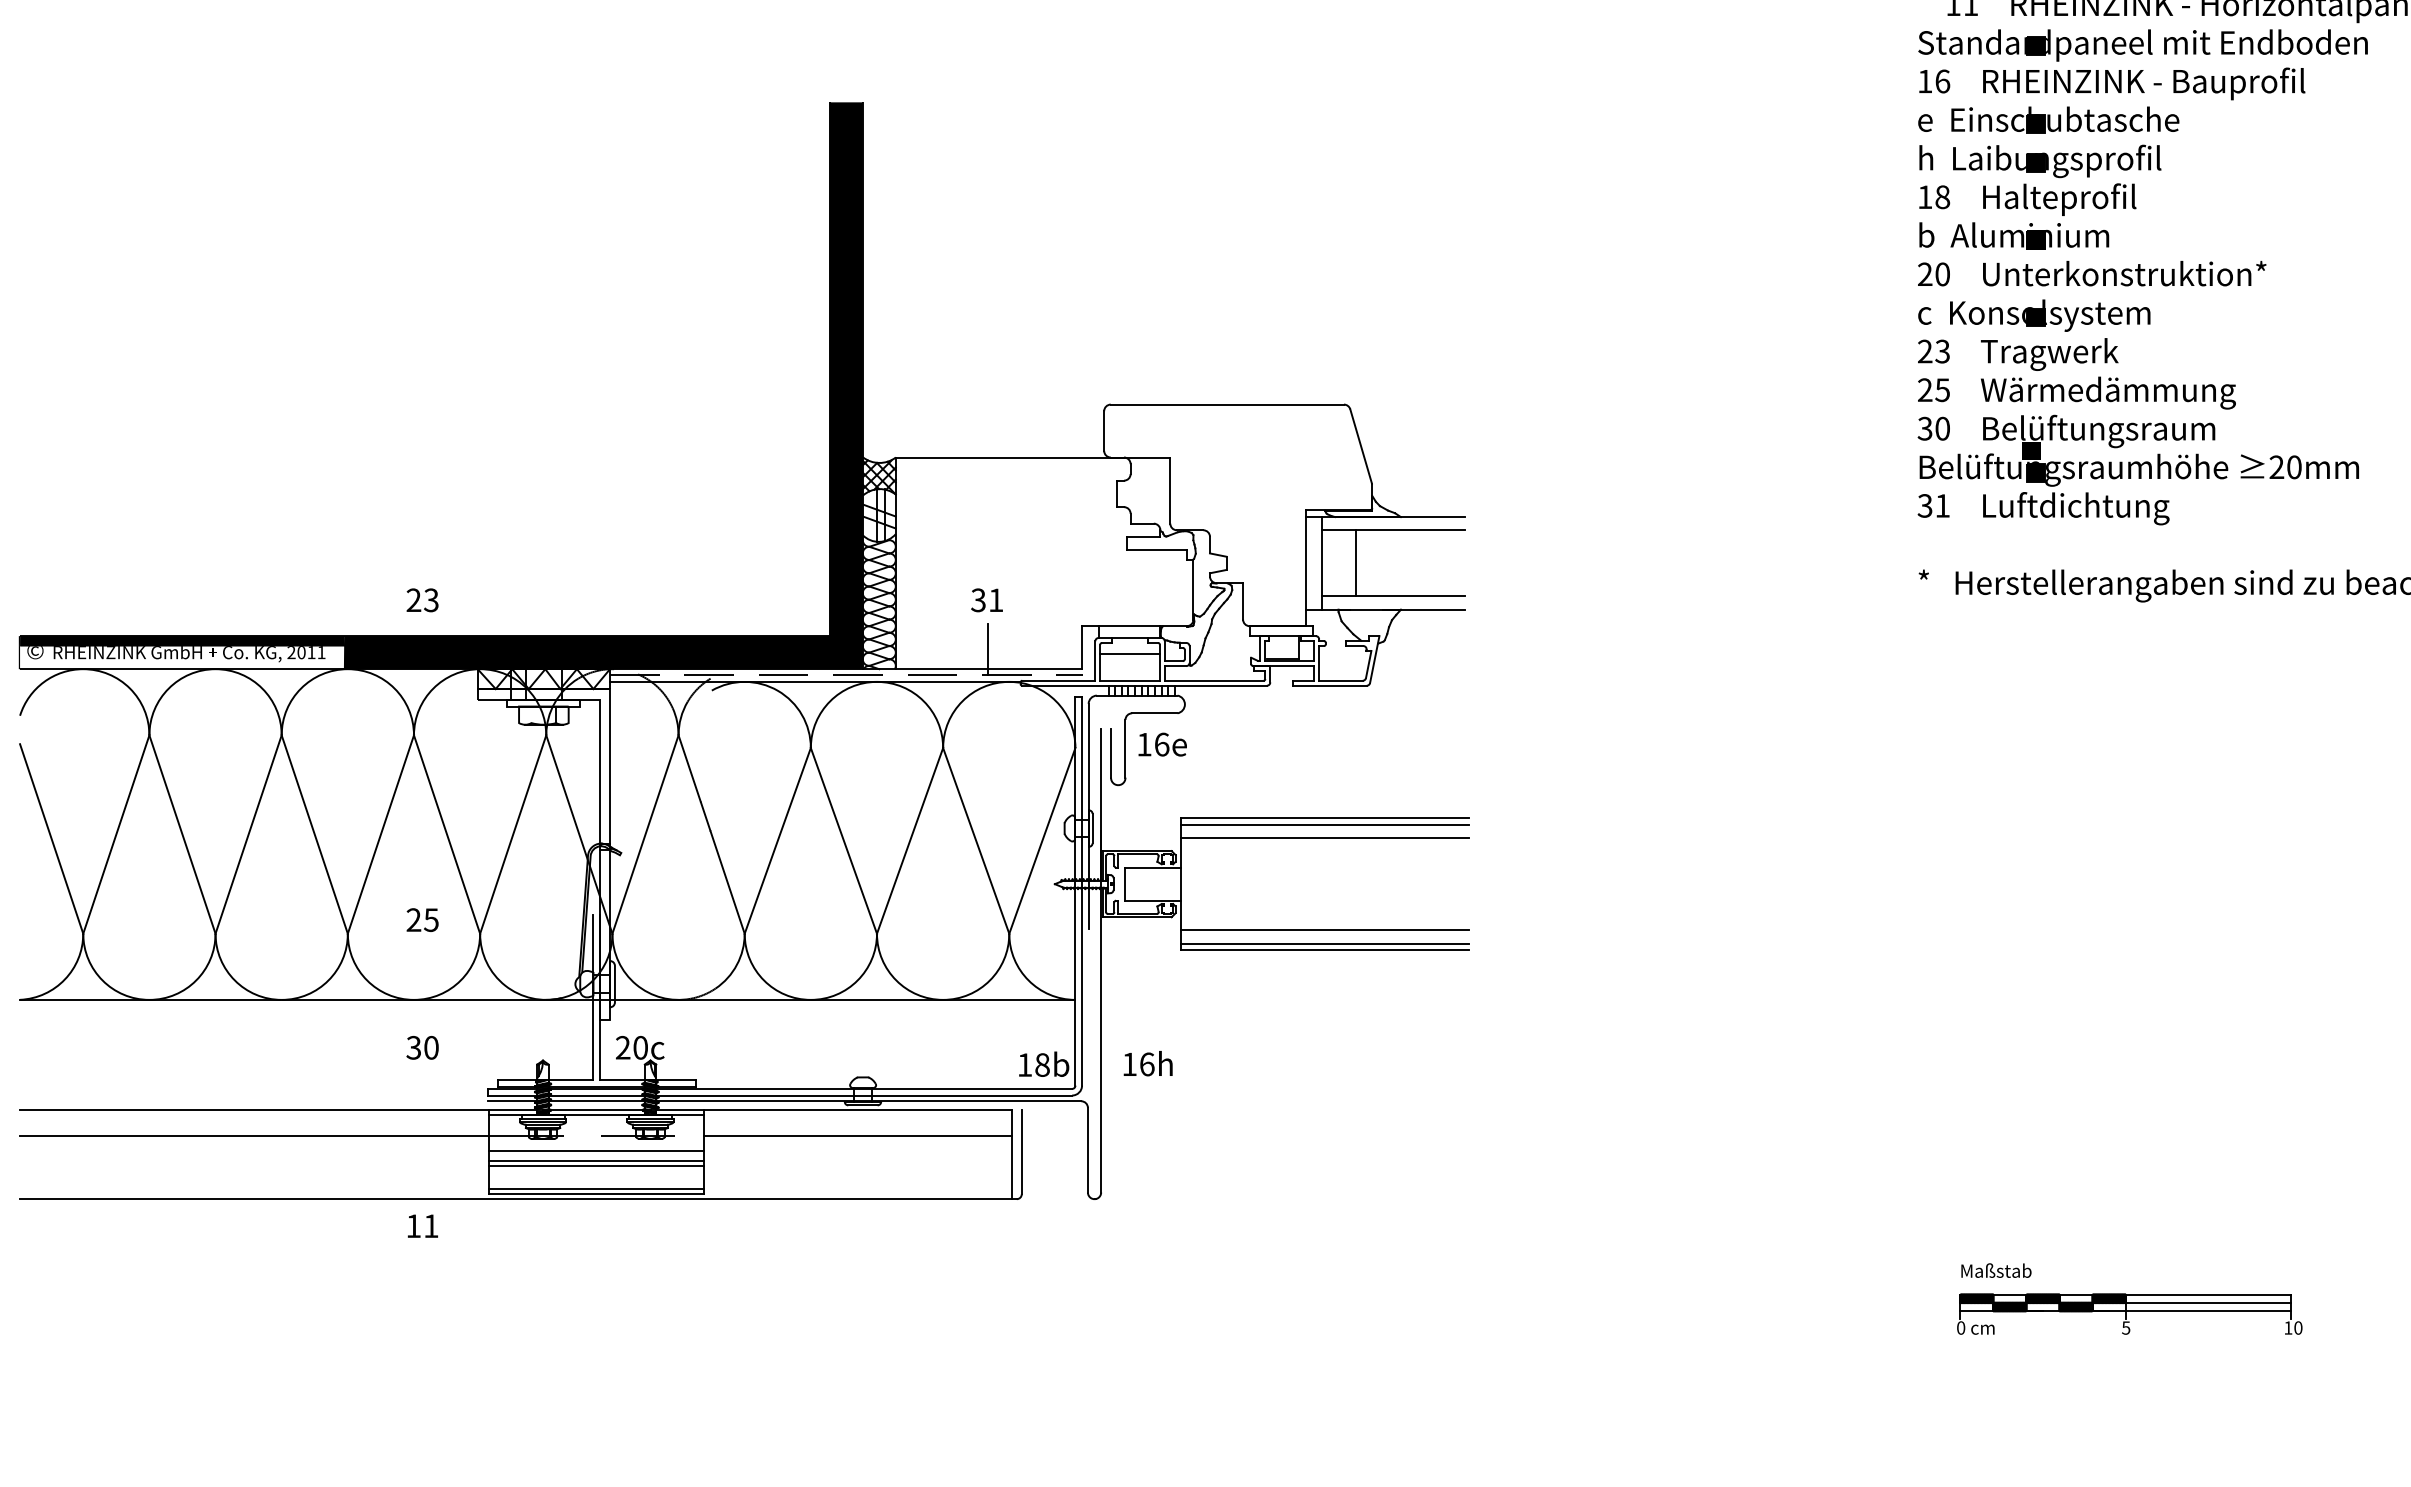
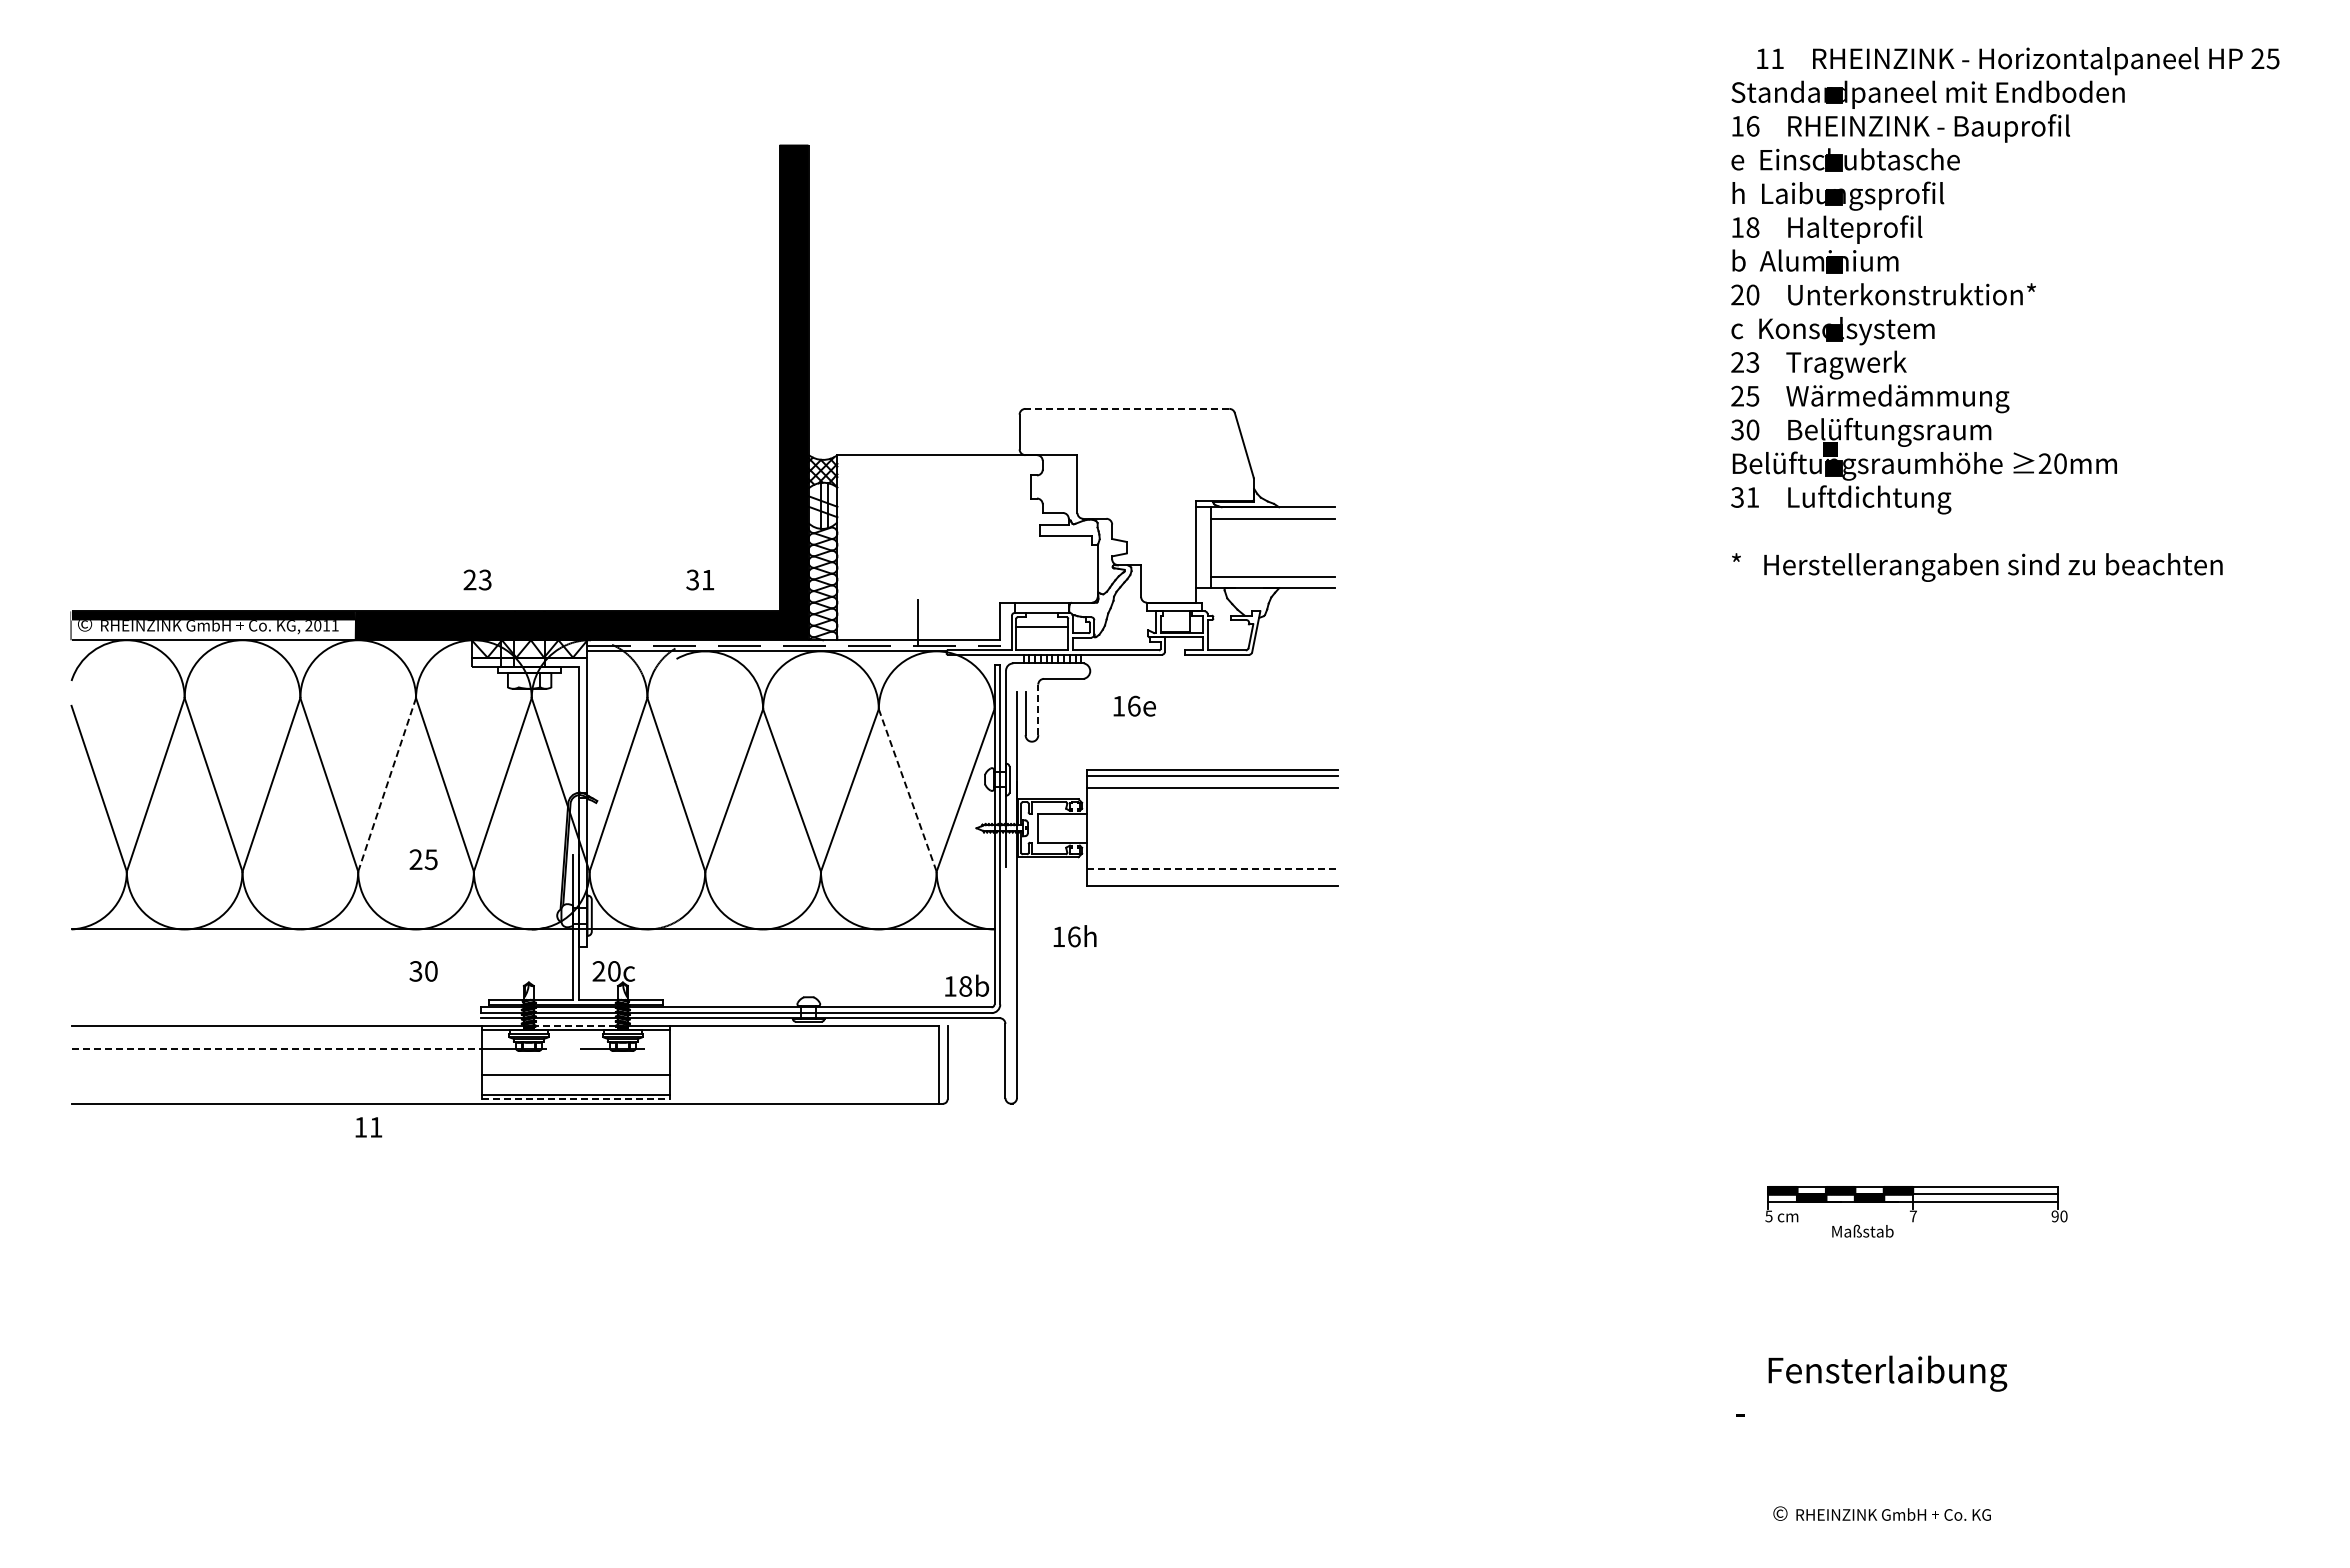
line: (1227, 404) -> (1127, 408), solid -> dashed
line: (1355, 563) -> (1239, 547), removed
text: (422, 599) -> (477, 579), moved
text: (986, 599) -> (699, 579), moved
text: (1162, 743) -> (1134, 705), moved
line: (1125, 748) -> (1038, 709), solid -> dashed
line: (381, 834) -> (387, 784), solid -> dashed
line: (975, 840) -> (907, 790), solid -> dashed
line: (1324, 930) -> (1212, 868), solid -> dashed
line: (1324, 943) -> (1212, 880), removed
text: (1147, 1063) -> (1074, 936), moved
line: (596, 1109) -> (575, 1025), solid -> dashed
line: (255, 1136) -> (277, 1048), solid -> dashed
line: (857, 1136) -> (803, 1048), removed
line: (596, 1150) -> (575, 1061), removed
line: (596, 1161) -> (575, 1070), removed
line: (596, 1194) -> (575, 1099), solid -> dashed
text: (422, 1226) -> (368, 1127), moved
text: (1995, 1269) -> (1862, 1230), moved
text: (1960, 1328) -> (1768, 1216), 0 -> 5
text: (2125, 1328) -> (1912, 1216), 5 -> 7
text: (2287, 1328) -> (2054, 1216), 10 -> 90

